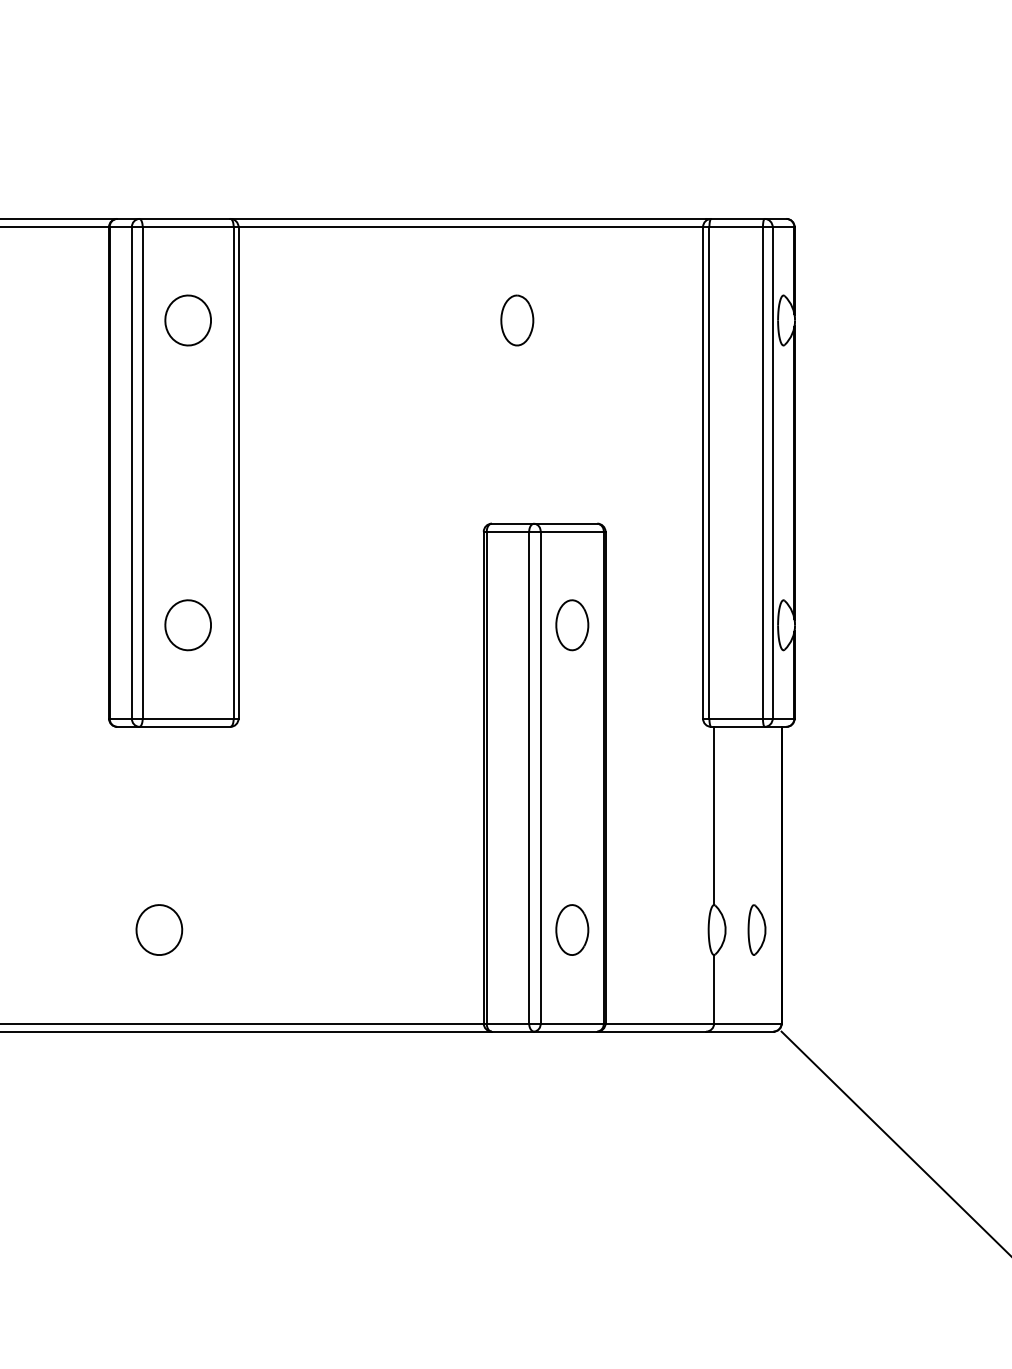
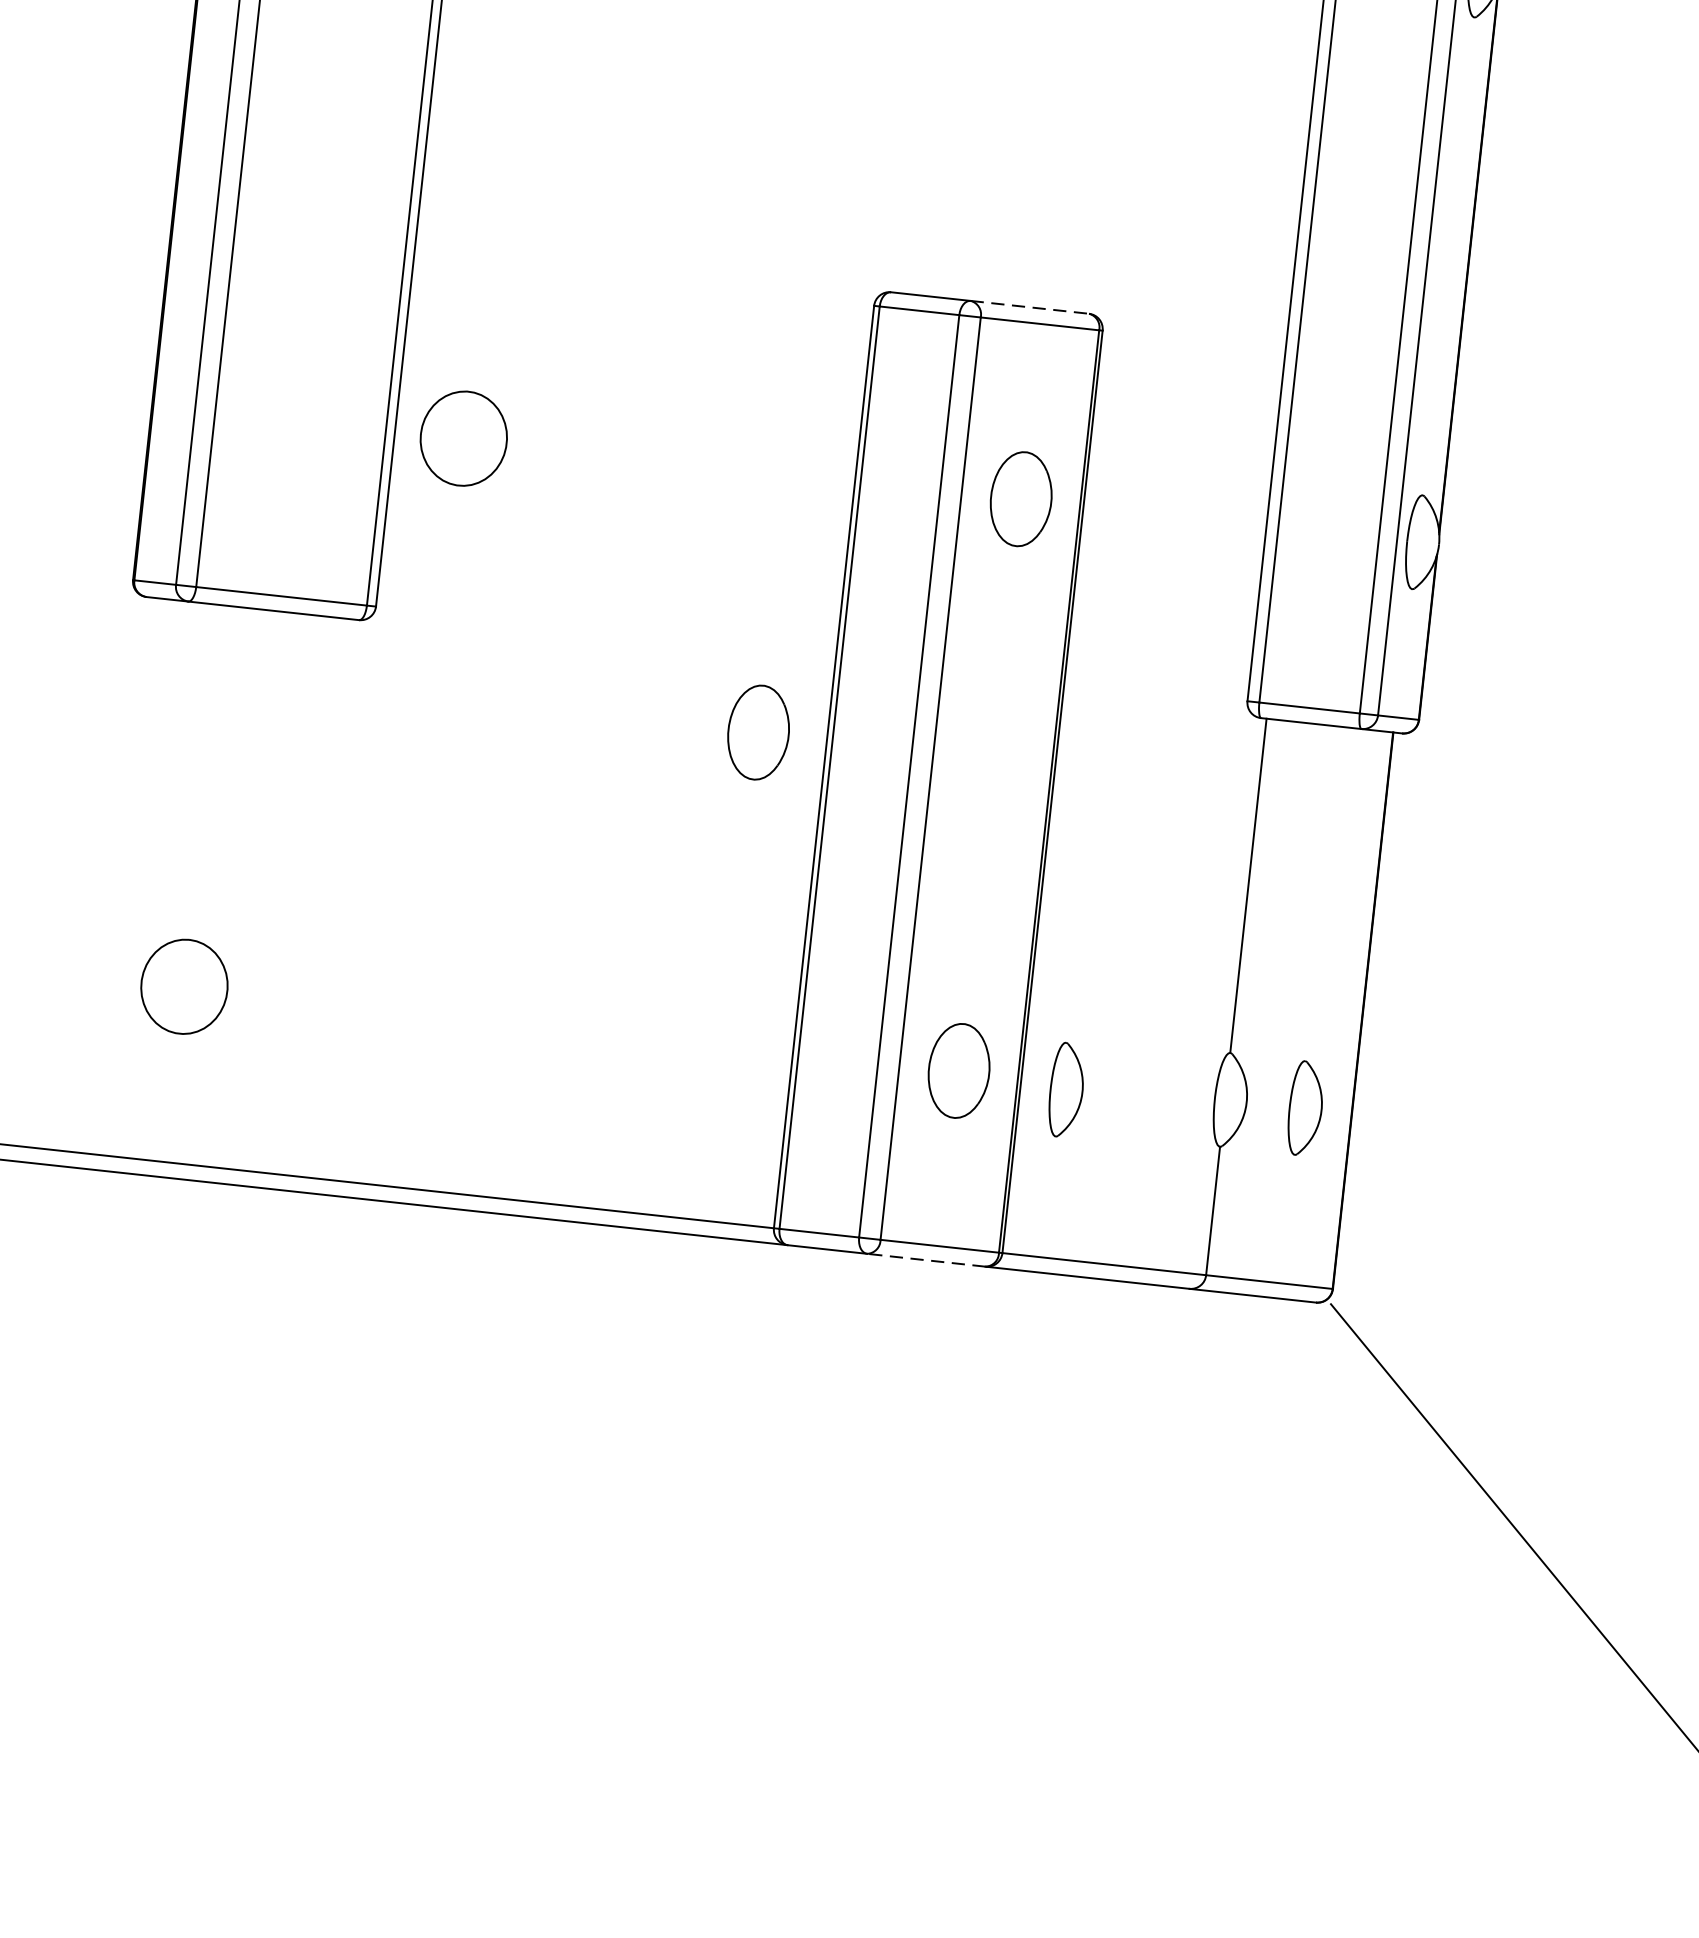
line: (565, 523) -> (1029, 306), solid -> dashed
part: (187, 625) -> (462, 438), moved
part: (447, 763) -> (758, 733), added
part: (629, 933) -> (1065, 1089), added
line: (565, 1031) -> (925, 1259), solid -> dashed

